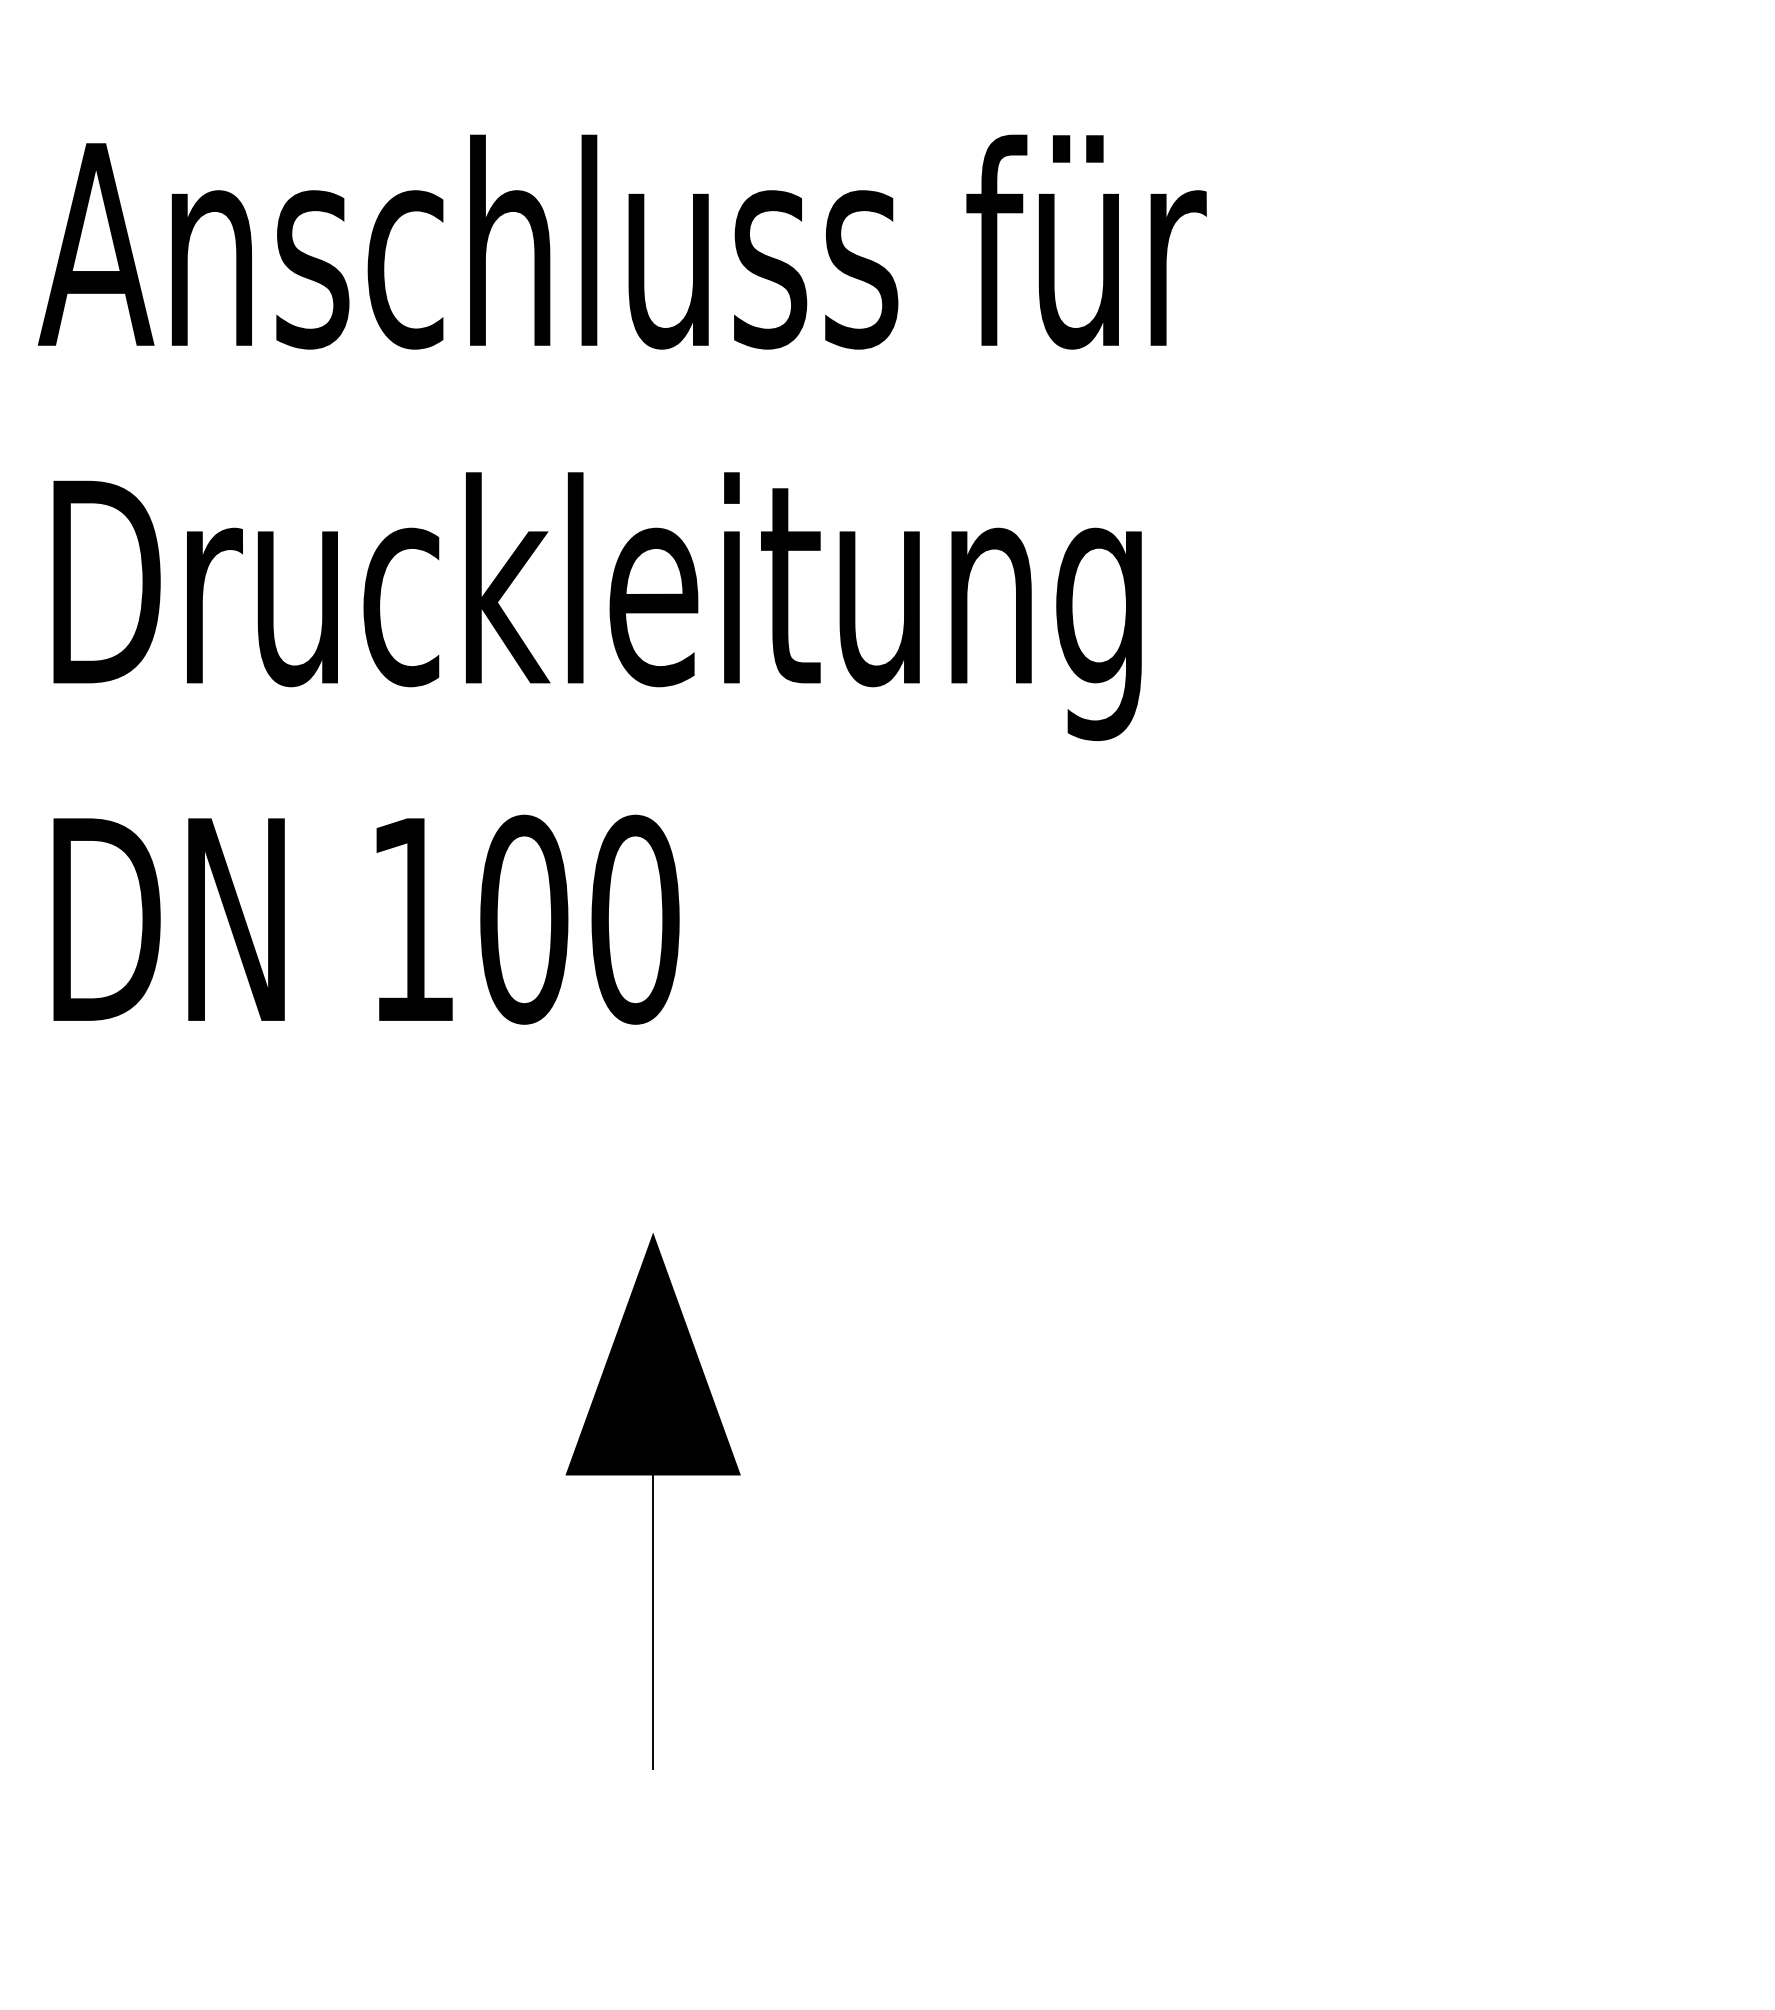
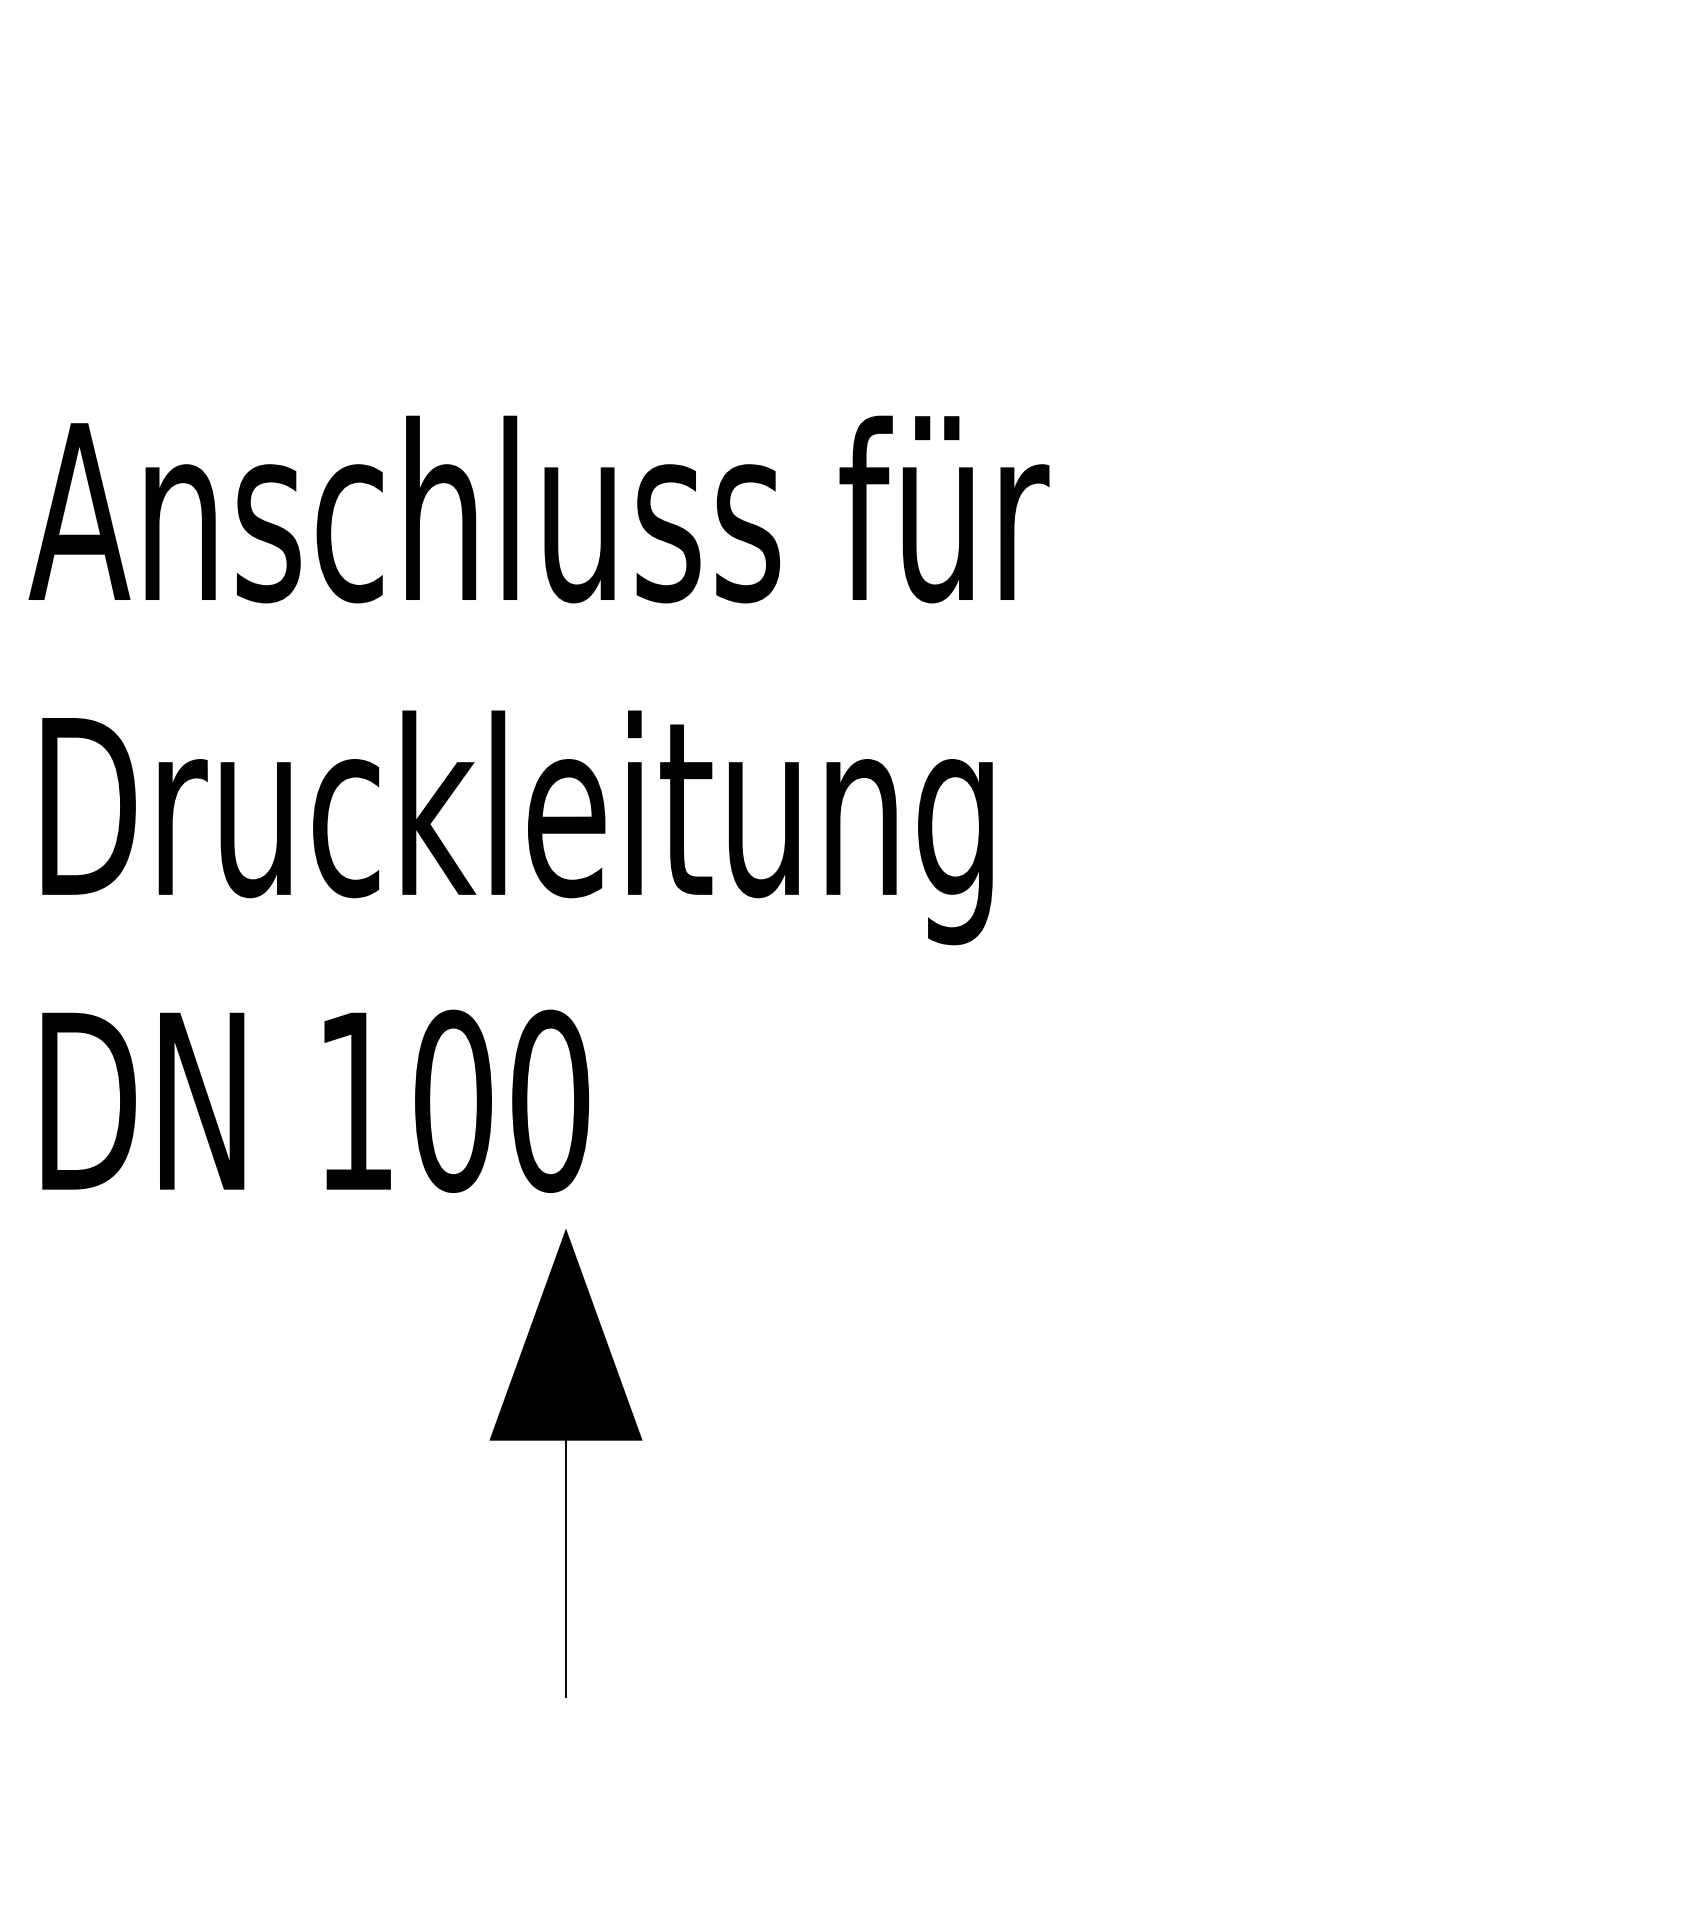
part: (652, 1501) -> (565, 1463), moved

